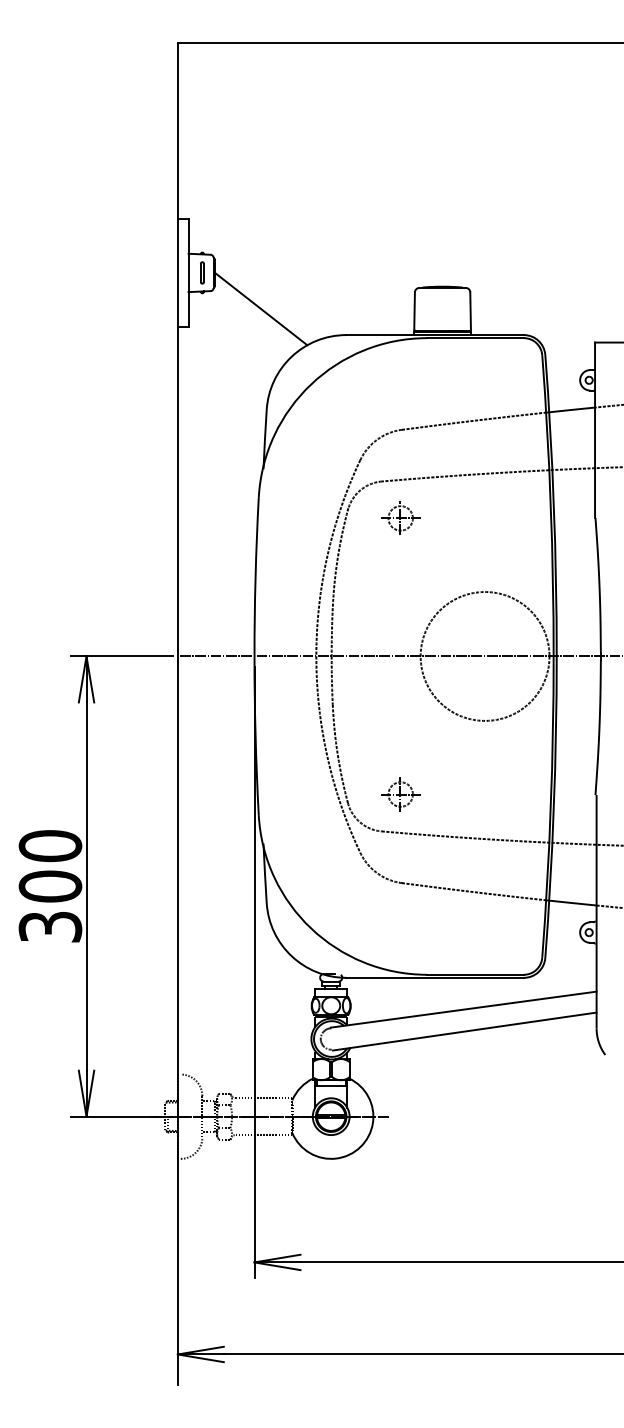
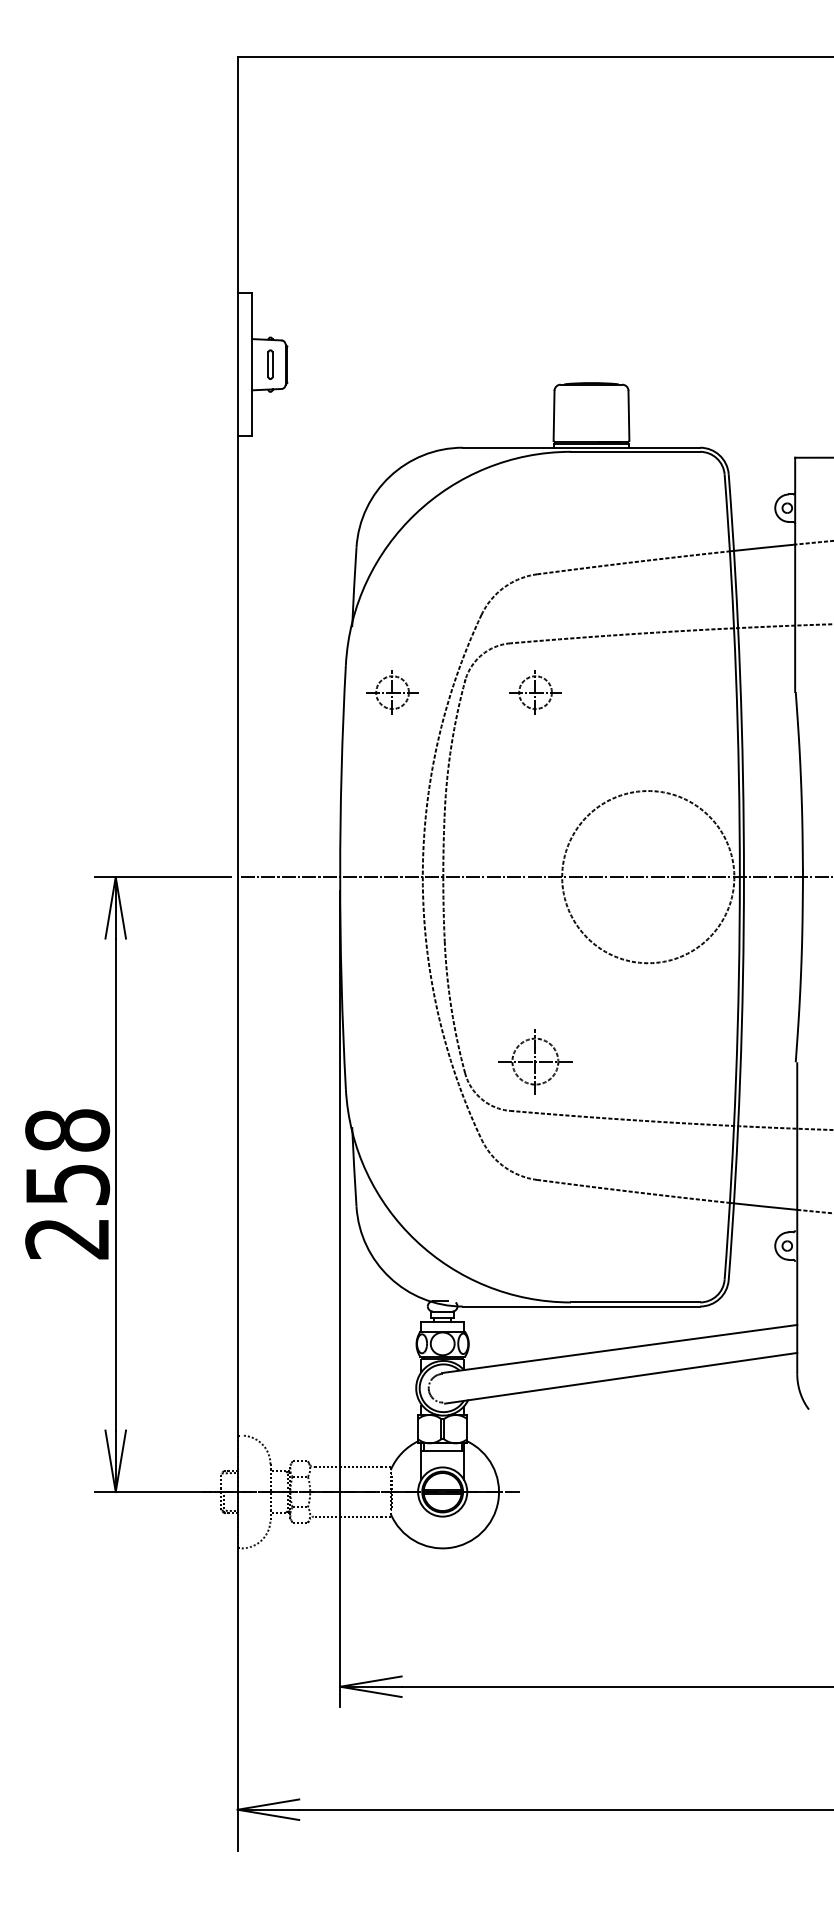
line: (261, 308) -> (349, 412), removed
part: (293, 517) -> (392, 691), added
part: (400, 794) -> (535, 1061), size x1.4
text: (50, 886) -> (67, 1184), 300 -> 258

